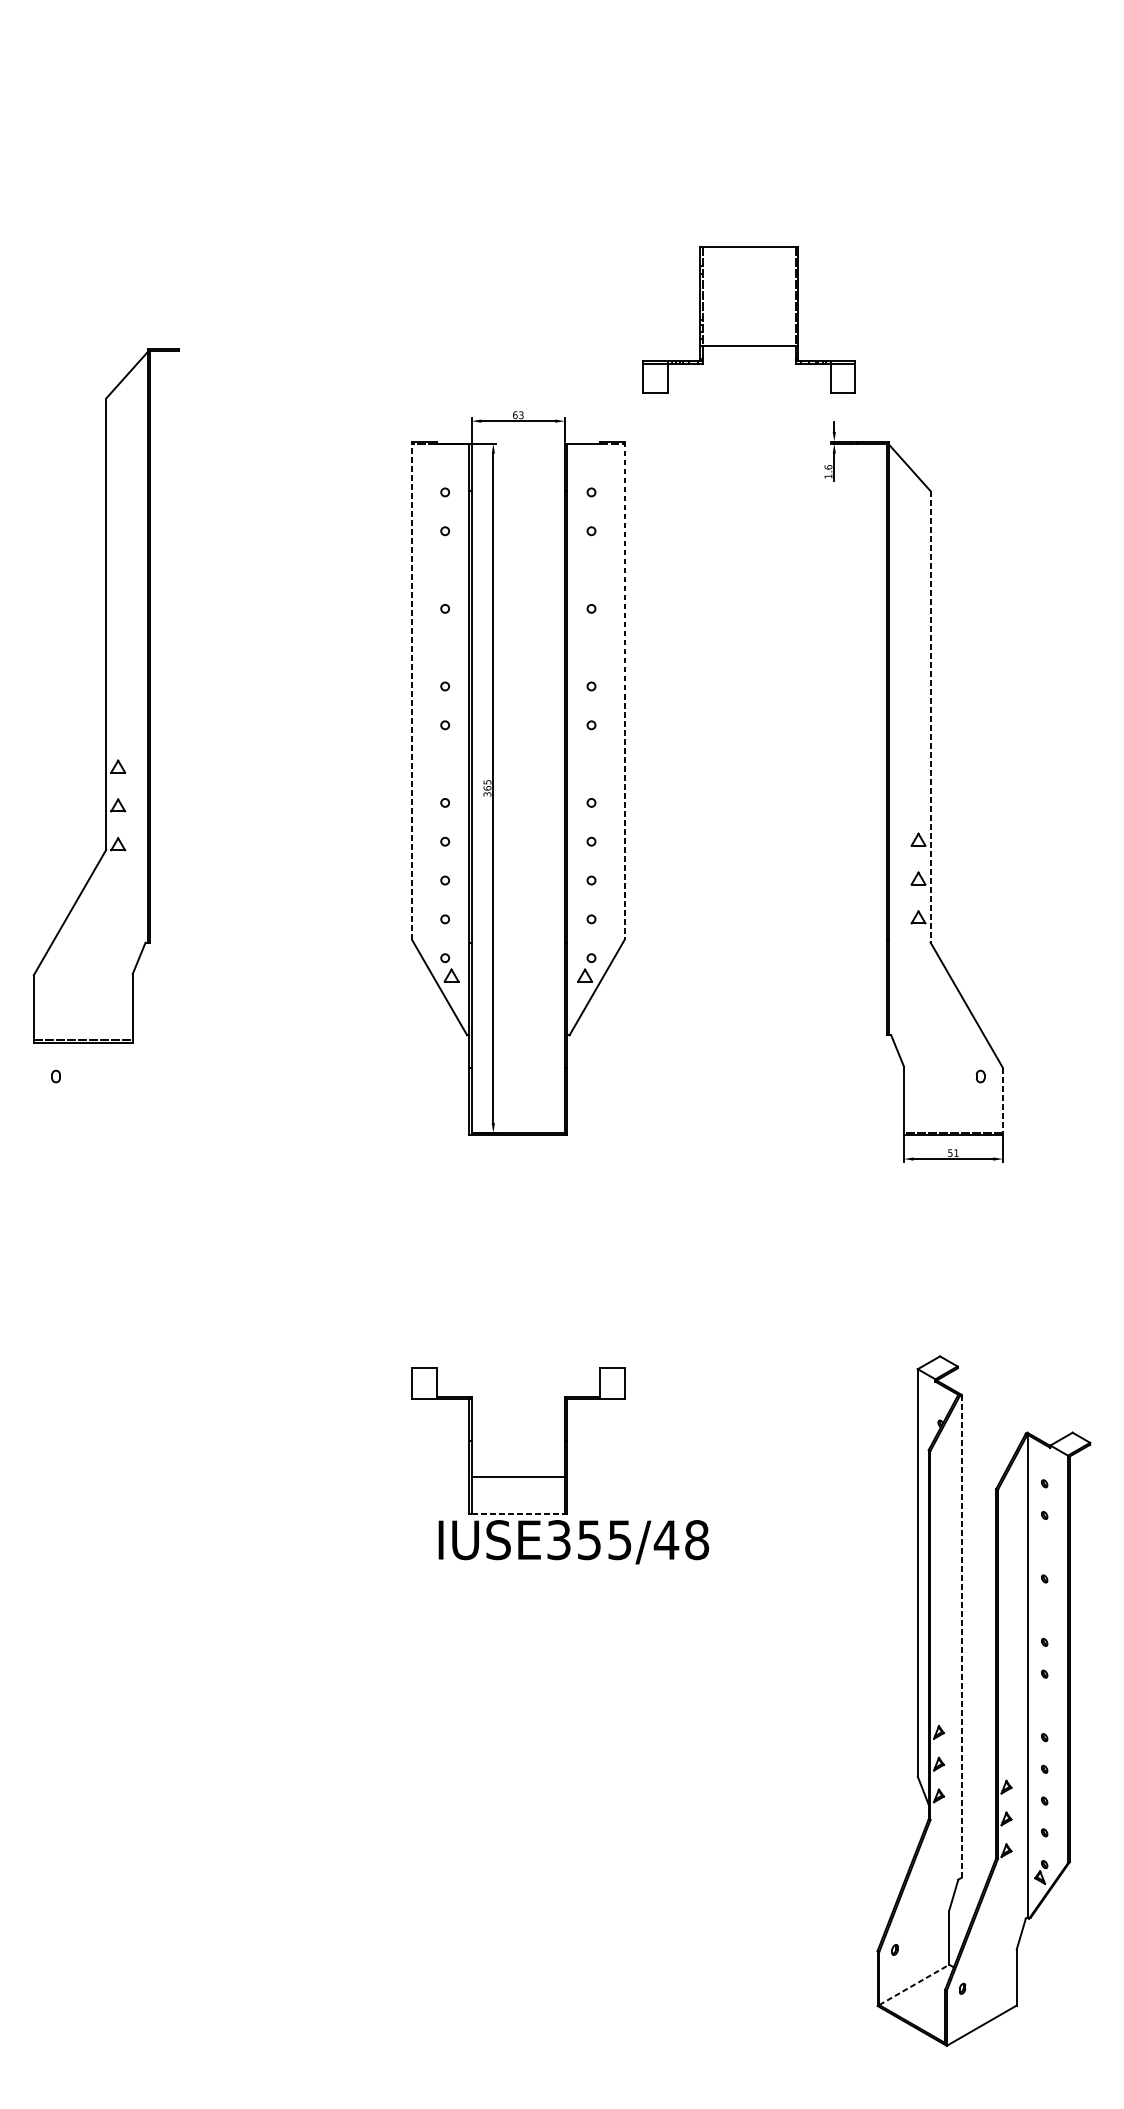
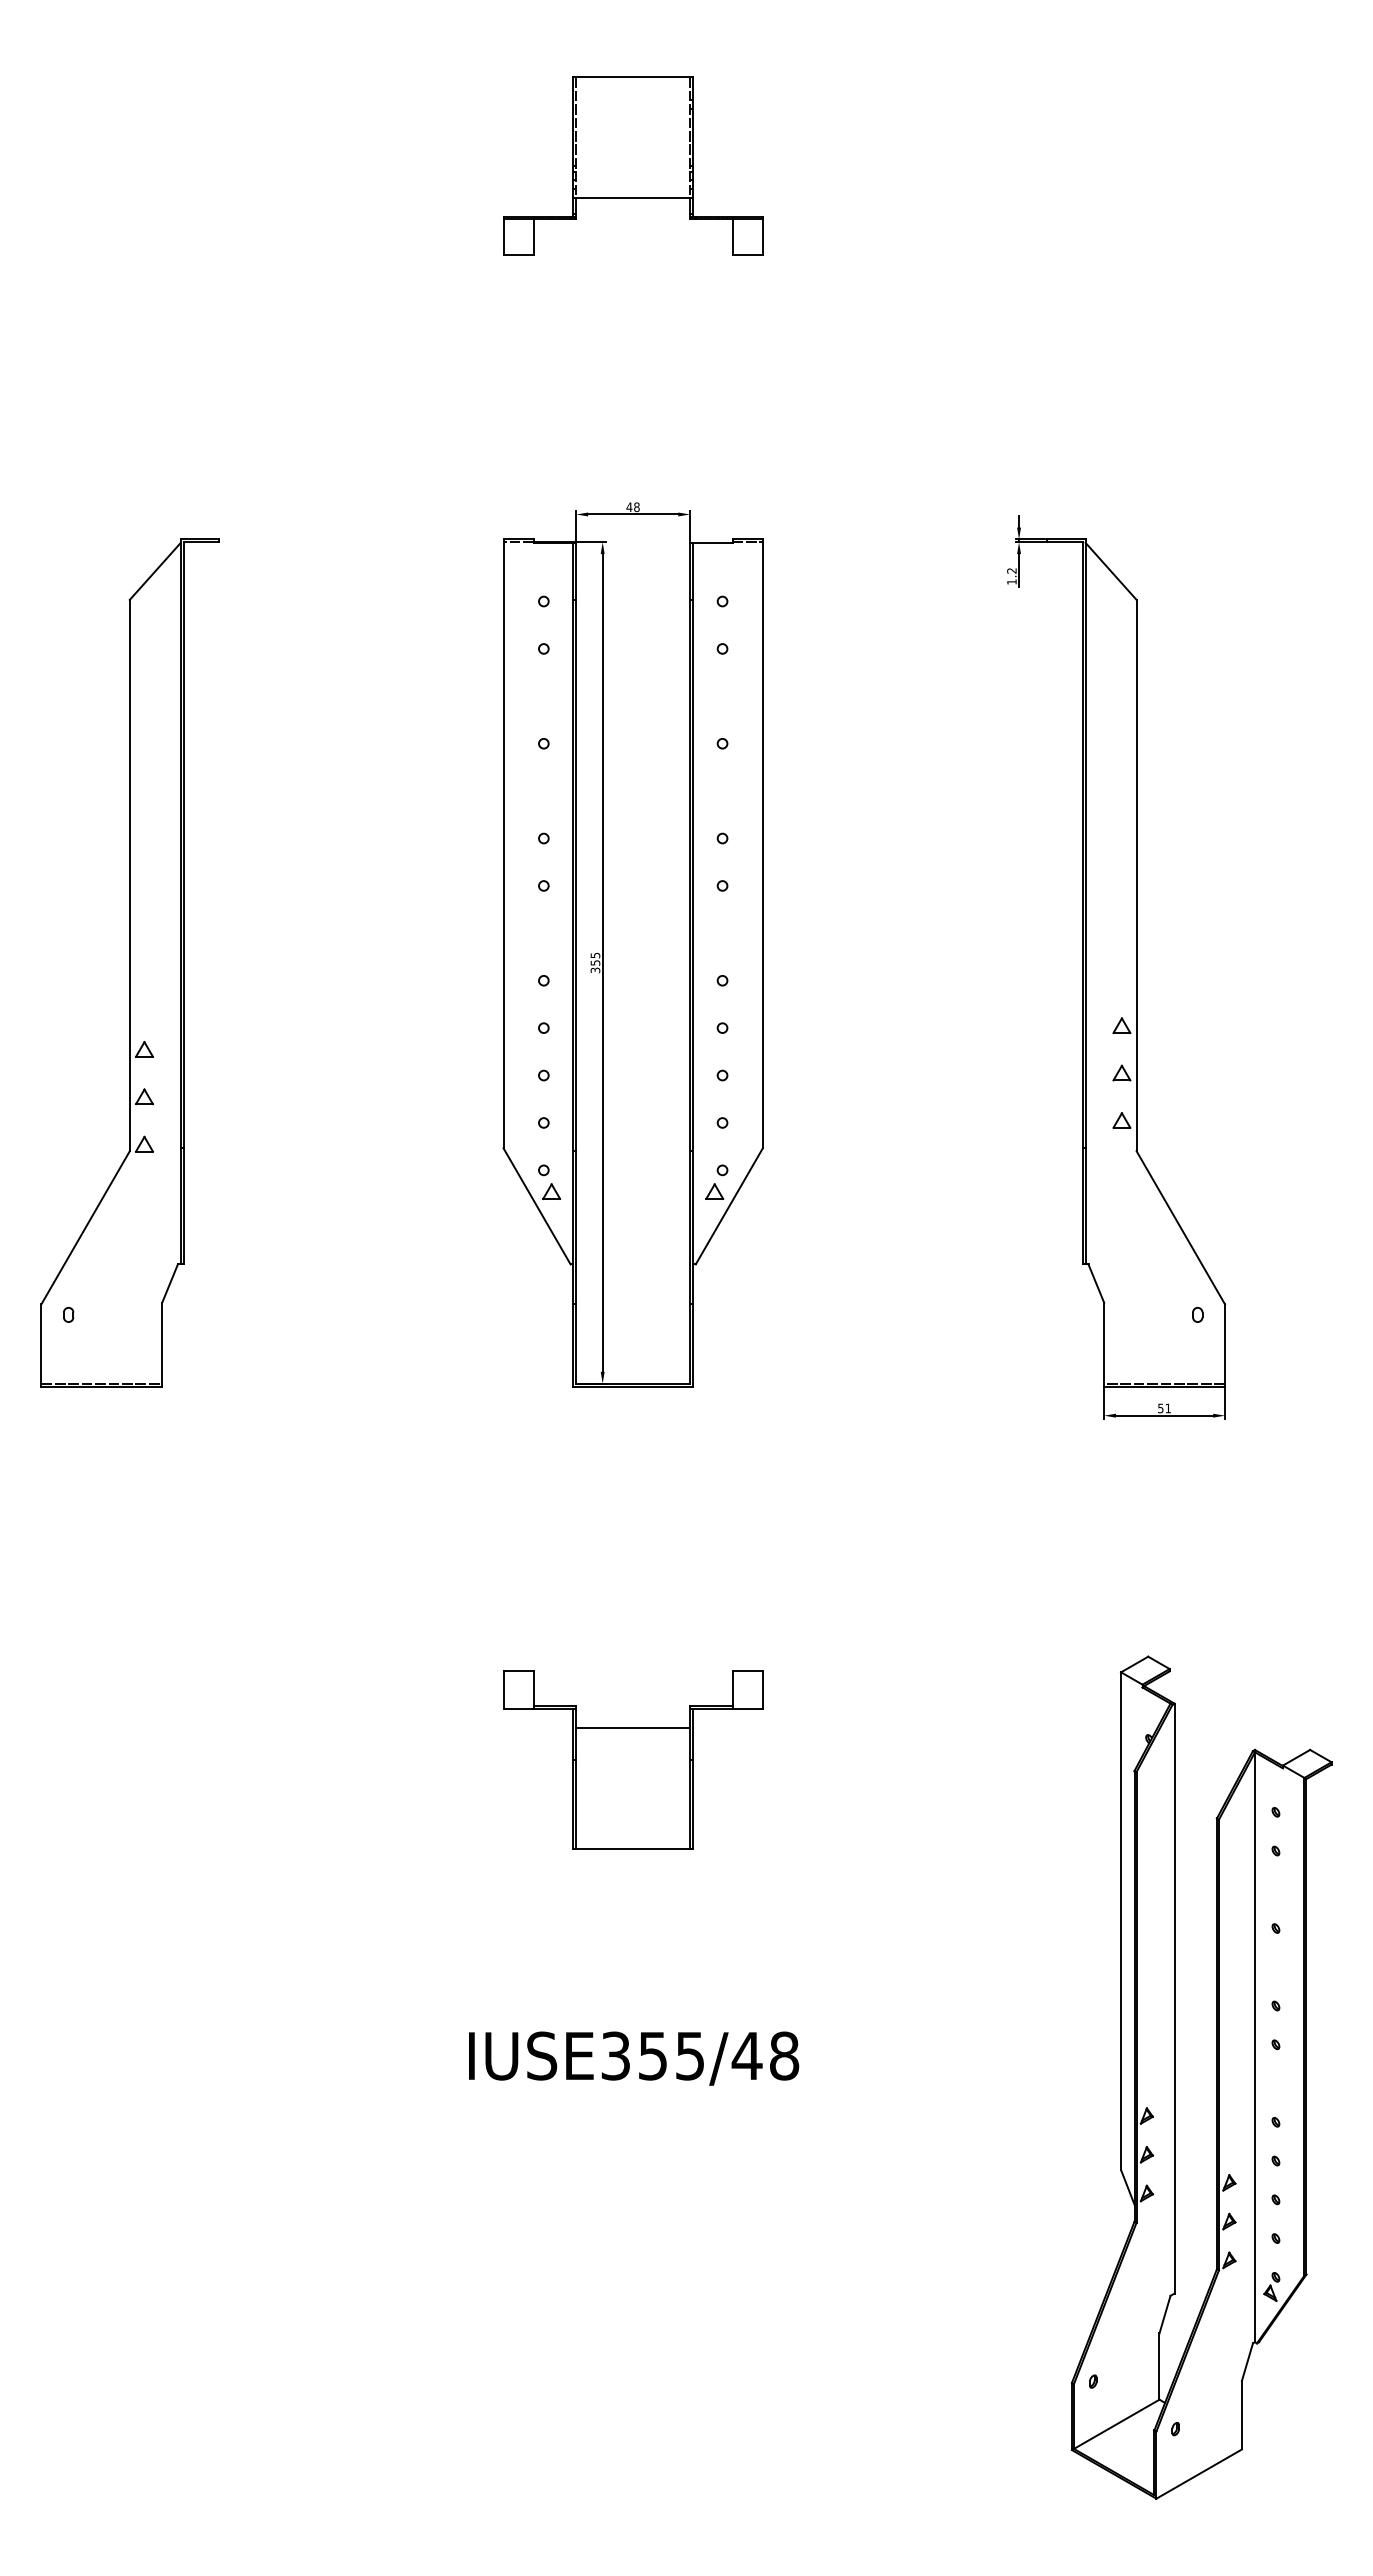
part: (749, 319) -> (633, 165), moved
text: (517, 415) -> (632, 507), 63 -> 48
text: (828, 467) -> (1011, 570), 1.6 -> 1.2
line: (412, 690) -> (503, 843), dashed -> solid
line: (624, 691) -> (762, 844), dashed -> solid
part: (105, 695) -> (129, 962), moved
line: (930, 716) -> (1136, 875), dashed -> solid
text: (487, 787) -> (595, 962), 365 -> 355
line: (1003, 1101) -> (1225, 1345), dashed -> solid
line: (518, 1476) -> (633, 1727), moved
line: (518, 1513) -> (633, 1848), dashed -> solid
text: (574, 1542) -> (634, 2058), moved
line: (961, 1636) -> (1174, 1998), dashed -> solid
line: (914, 1985) -> (1117, 2424), dashed -> solid

